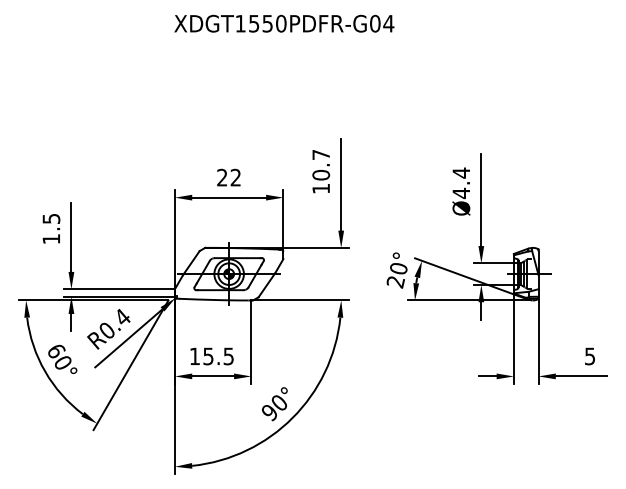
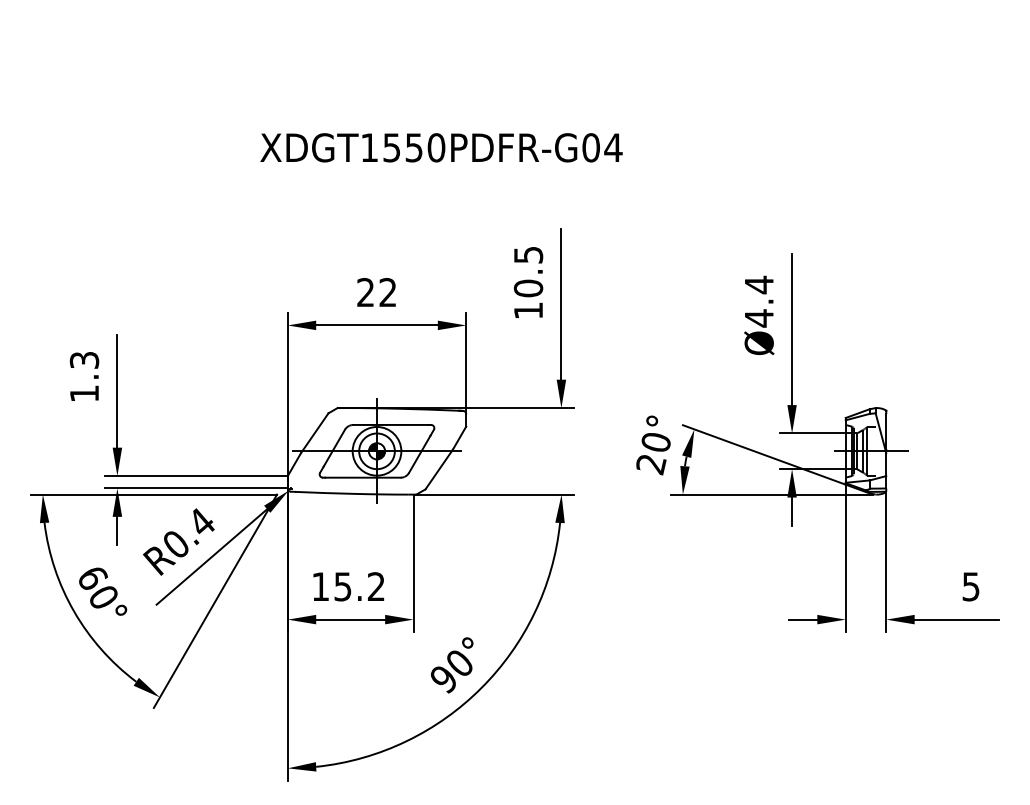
text: (284, 23) -> (441, 147), moved
text: (321, 154) -> (528, 254), 10.7 -> 10.5
text: (50, 218) -> (82, 359), 1.5 -> 1.3
text: (228, 356) -> (375, 586), 15.5 -> 15.2

